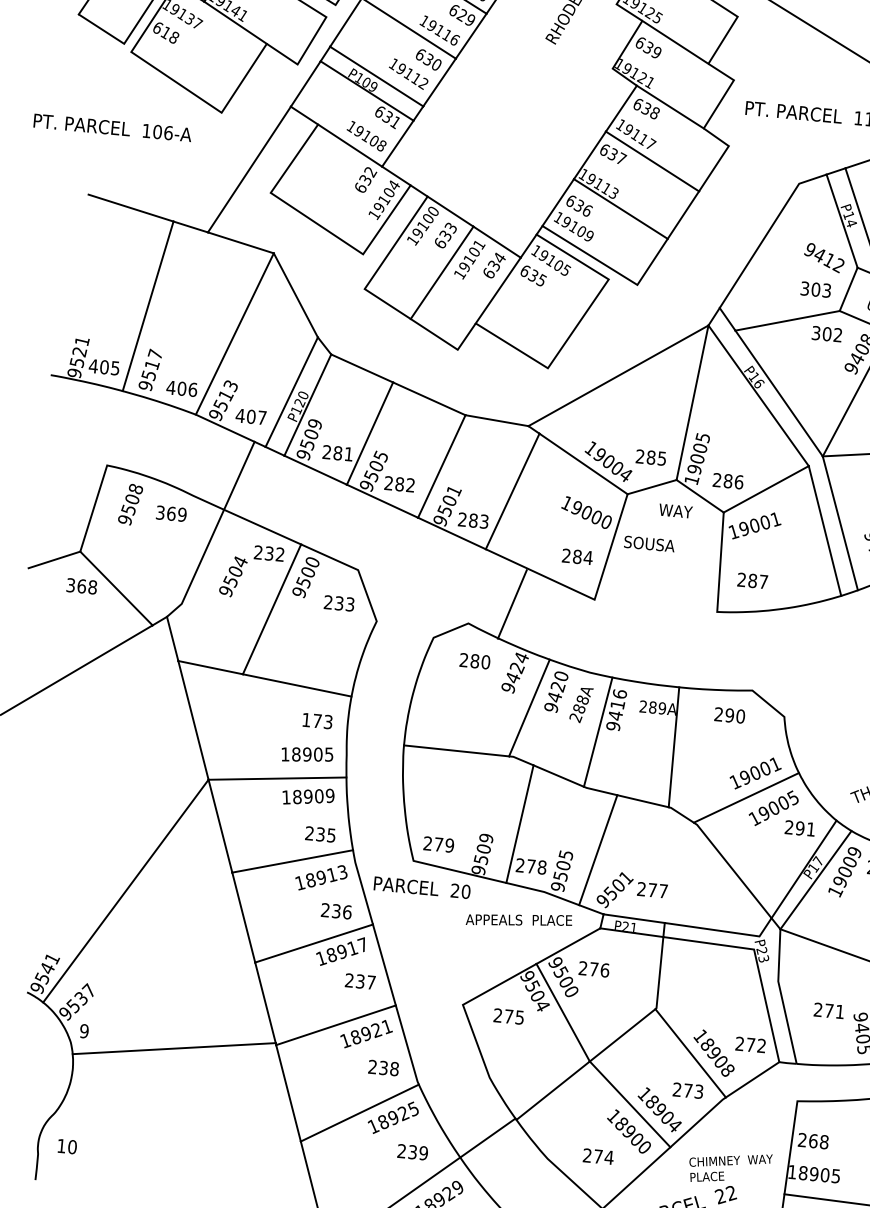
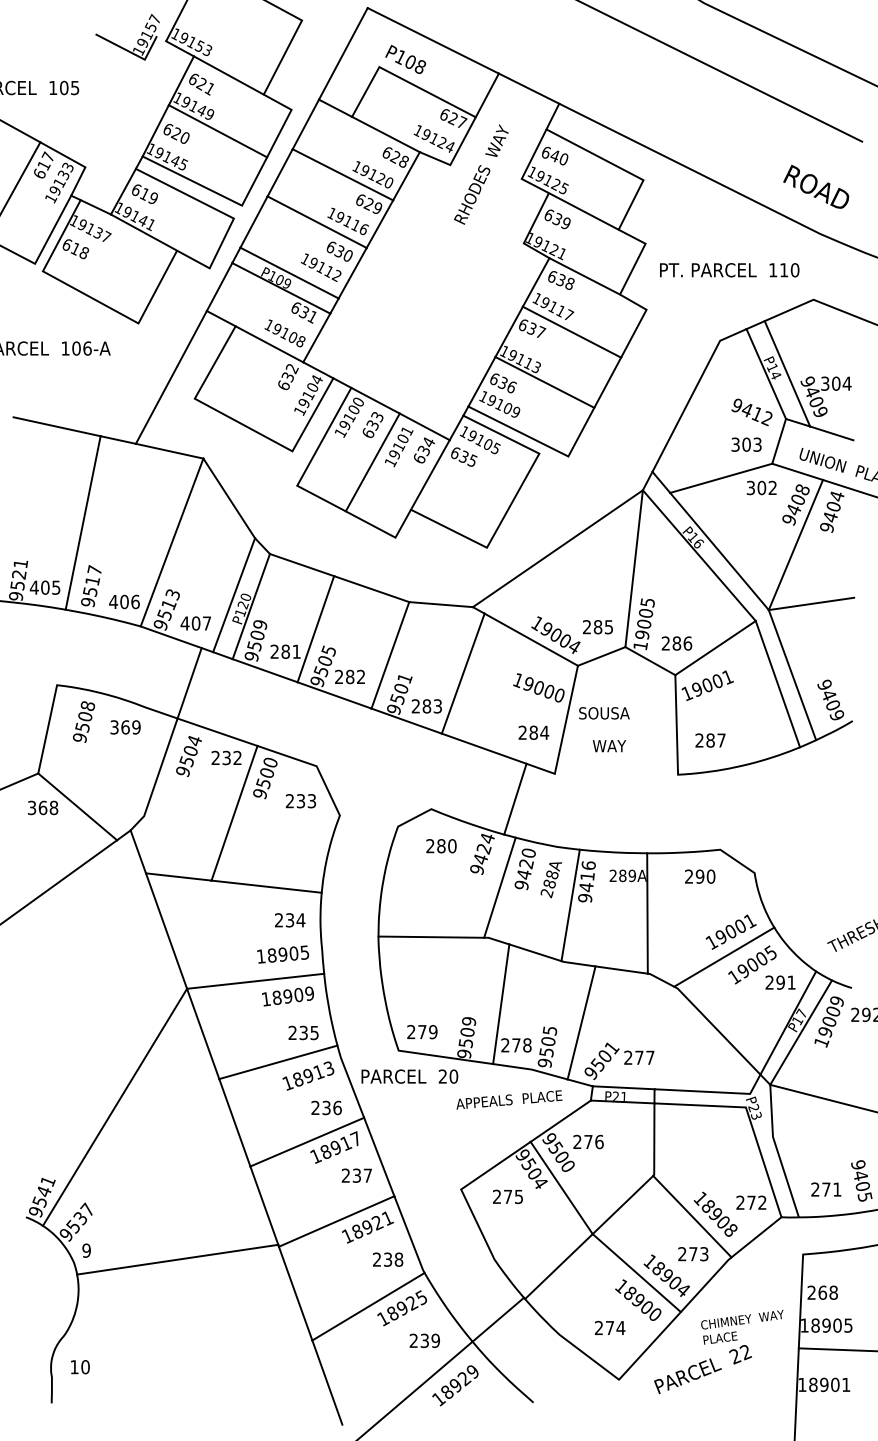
text: (675, 511) -> (609, 746), moved
text: (232, 576) -> (188, 756), moved
line: (512, 603) -> (515, 798), moved
text: (317, 721) -> (290, 920), 173 -> 234
text: (829, 1010) -> (826, 1189), moved

